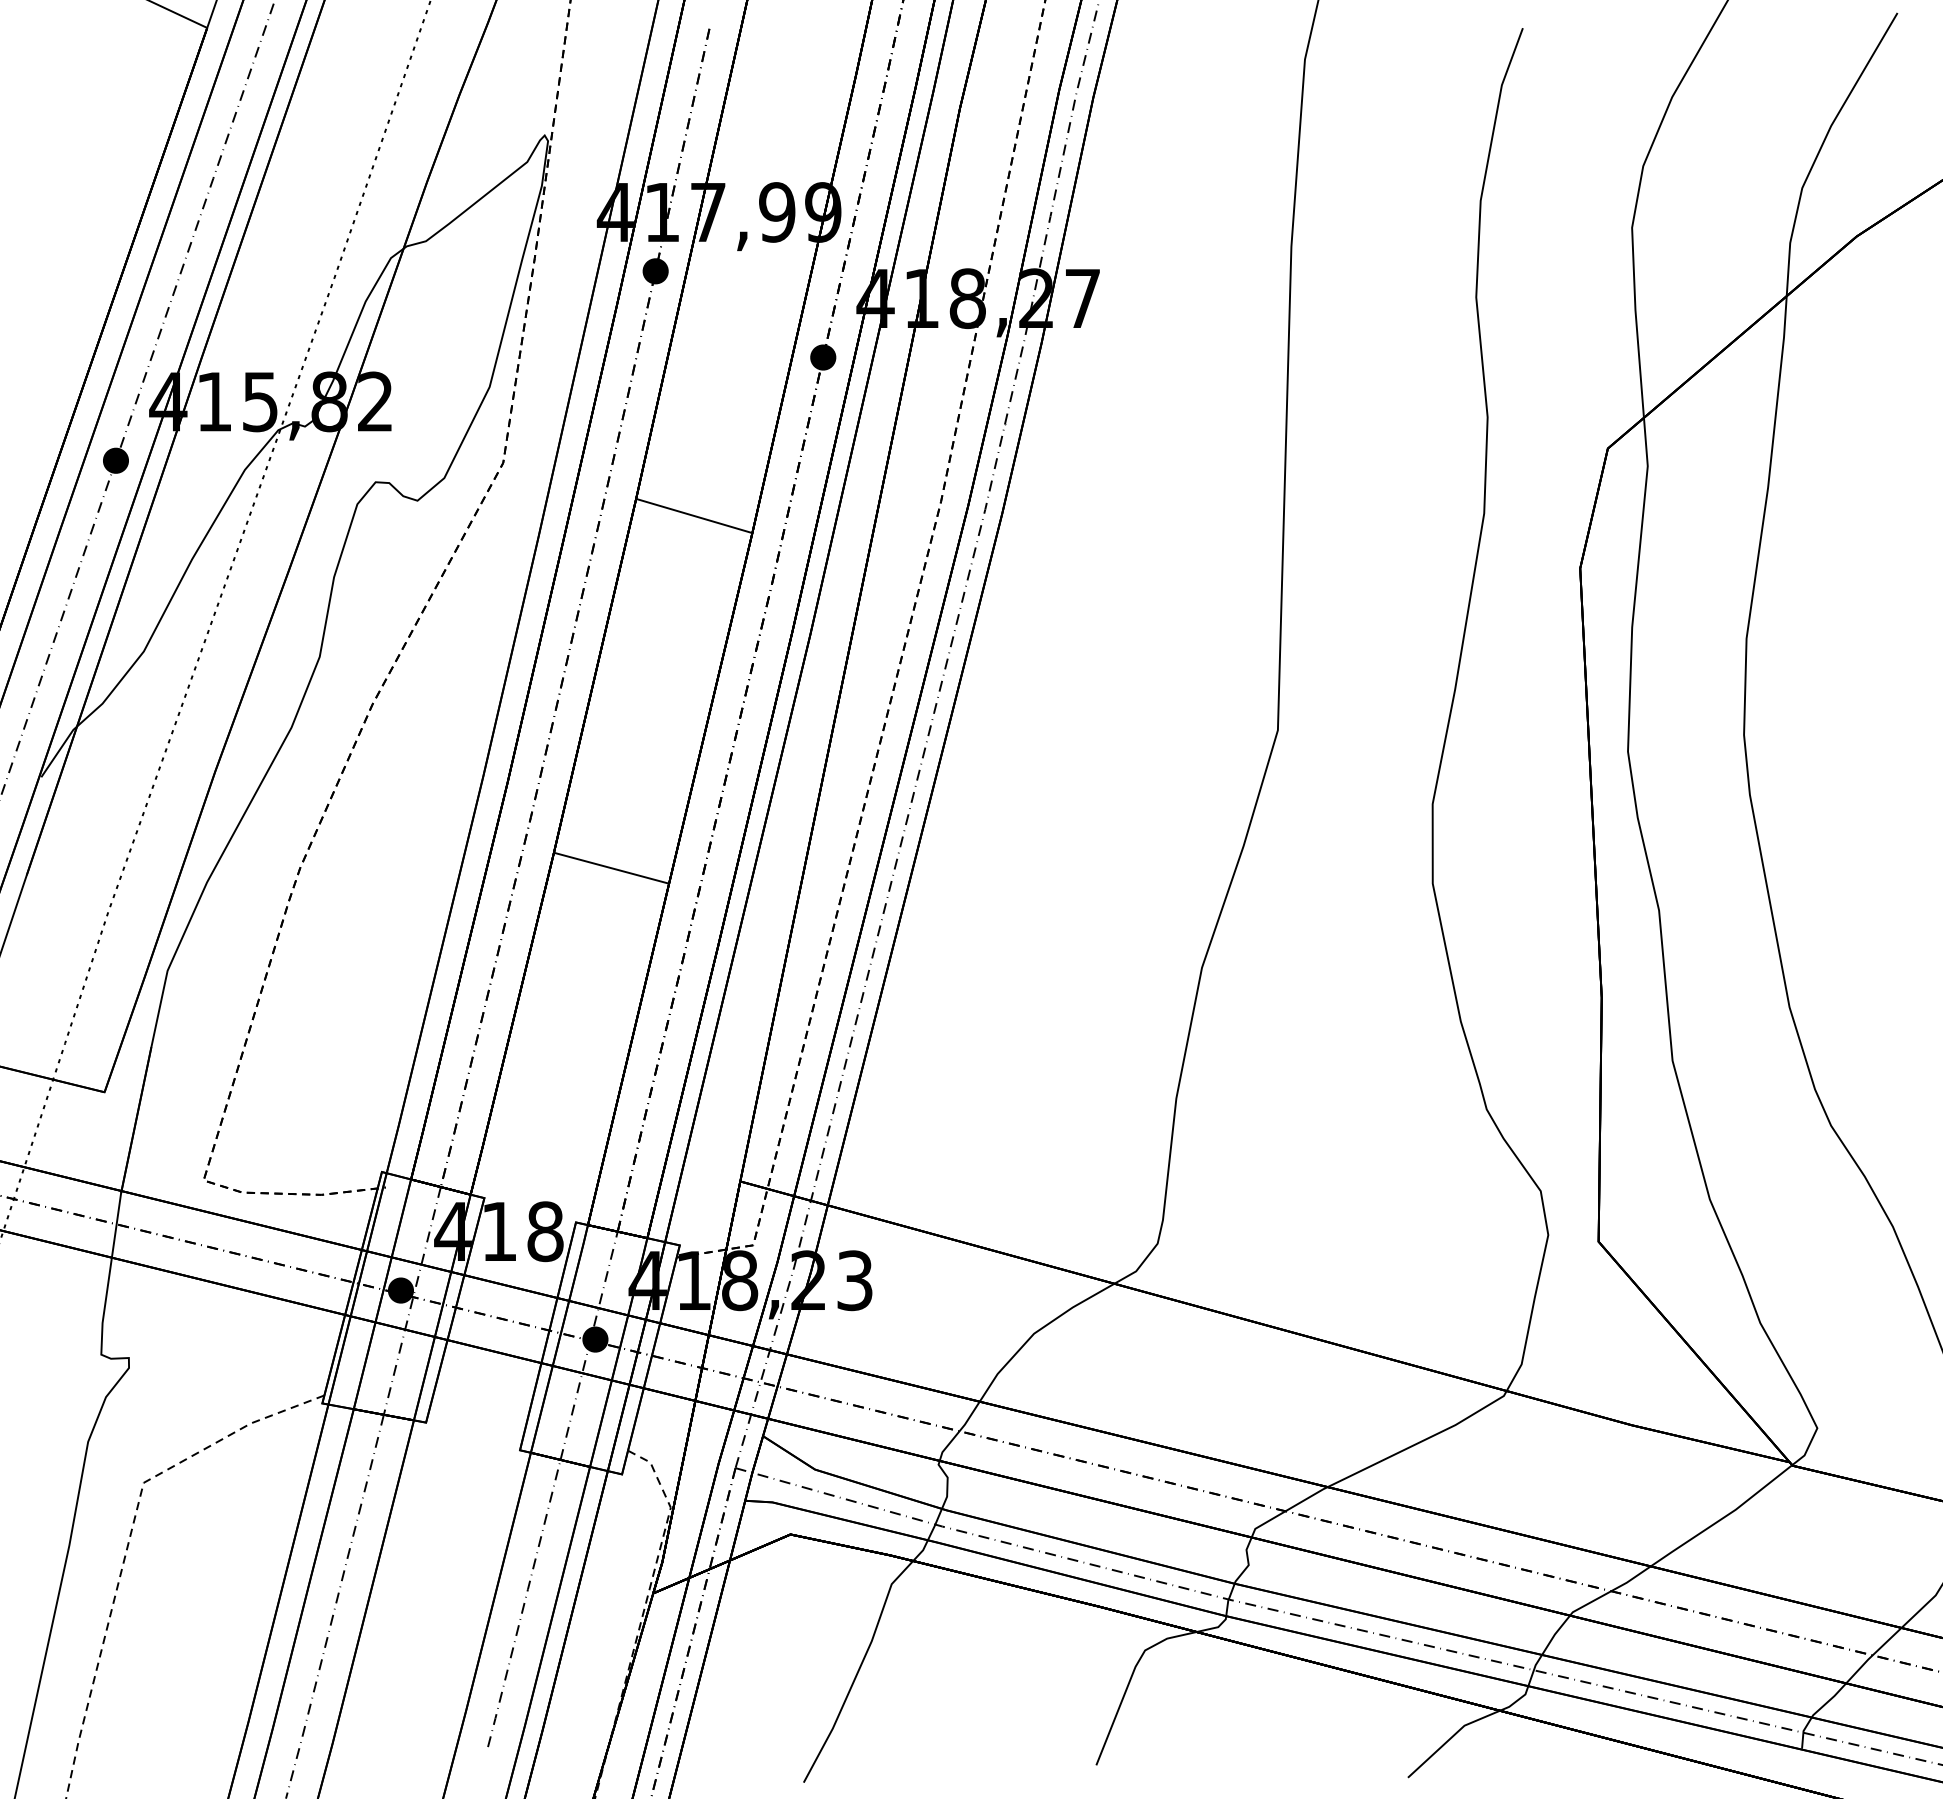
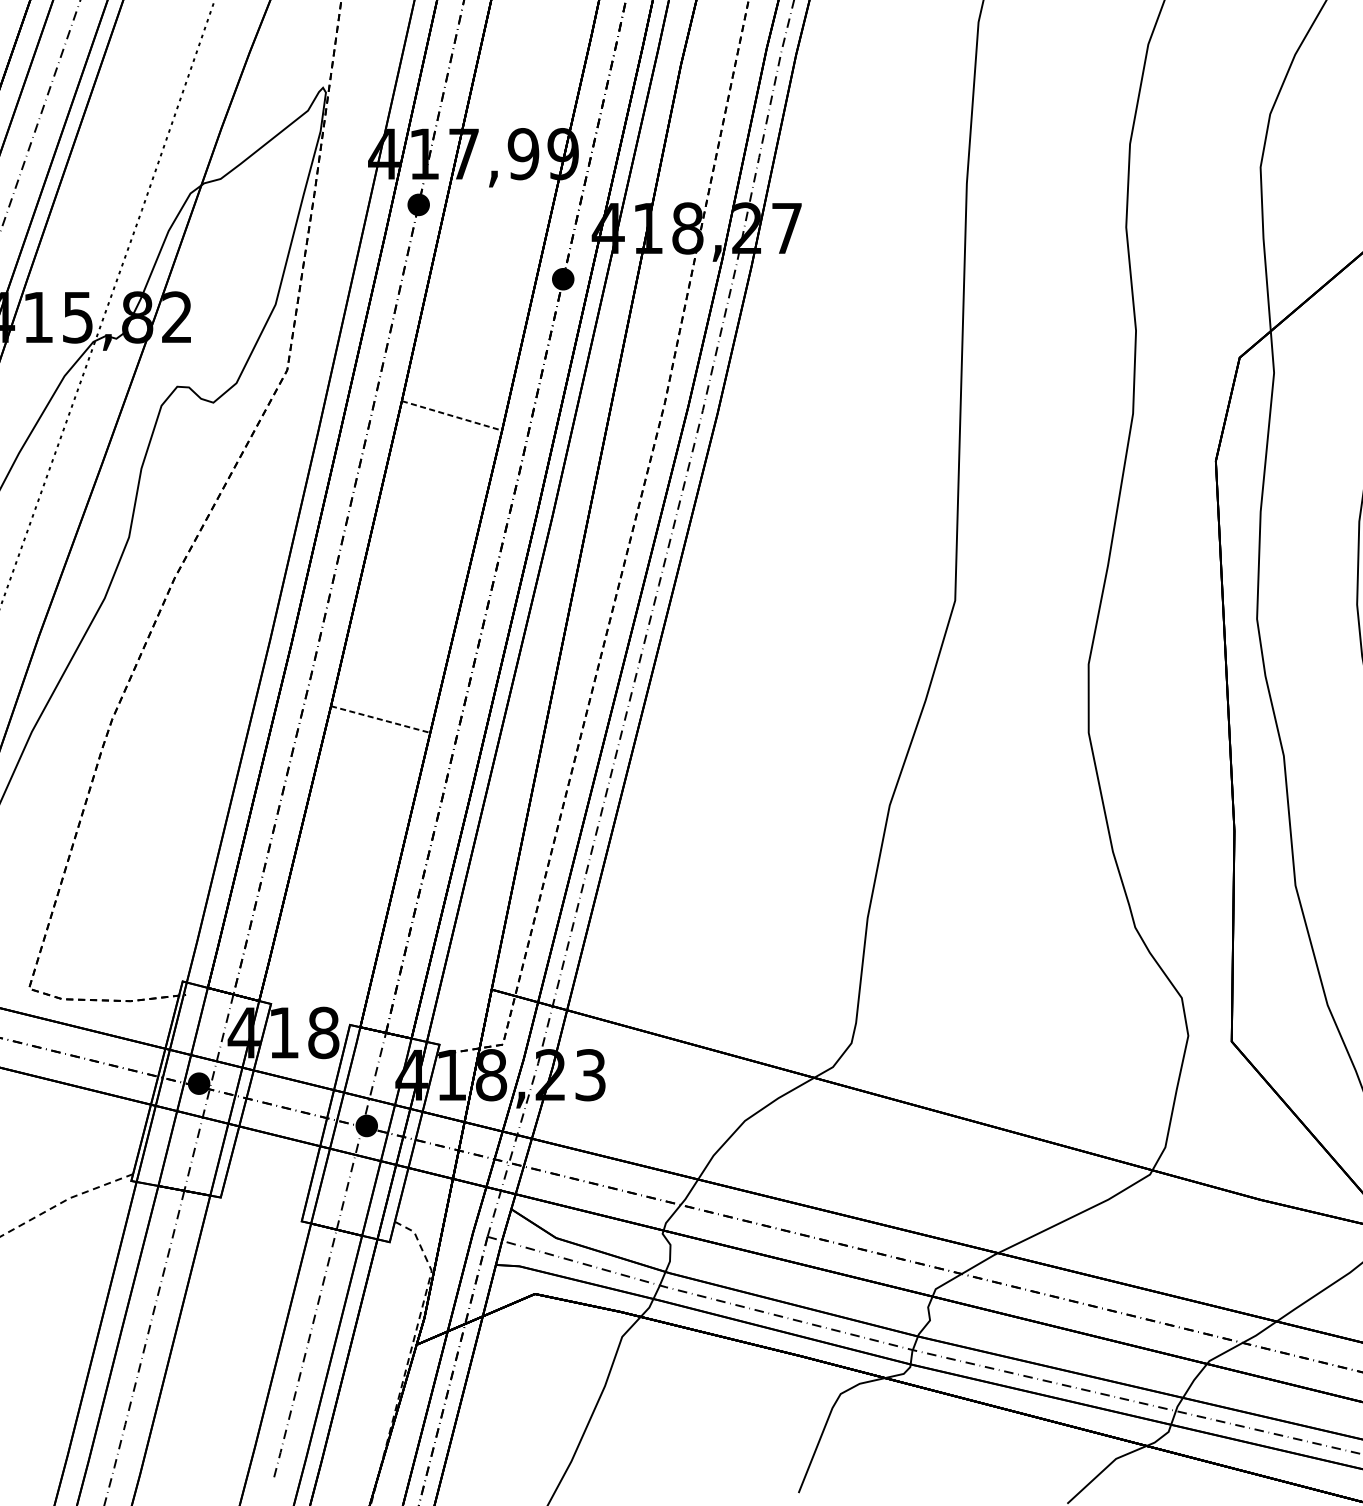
line: (694, 516) -> (452, 416), solid -> dashed
line: (611, 868) -> (380, 719), solid -> dashed

